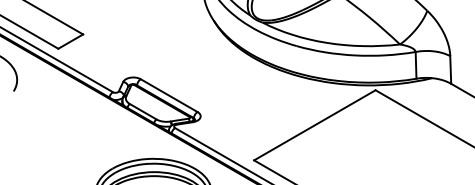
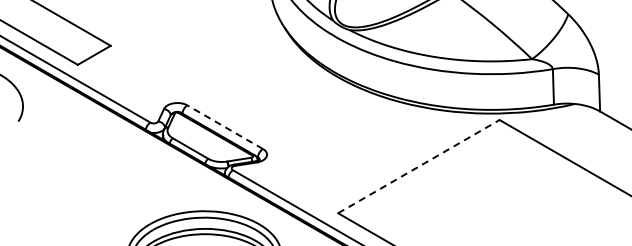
line: (169, 95) -> (225, 127), solid -> dashed
line: (315, 125) -> (419, 166), solid -> dashed

